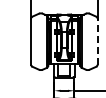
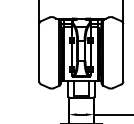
line: (97, 41) -> (123, 52), dashed -> solid

